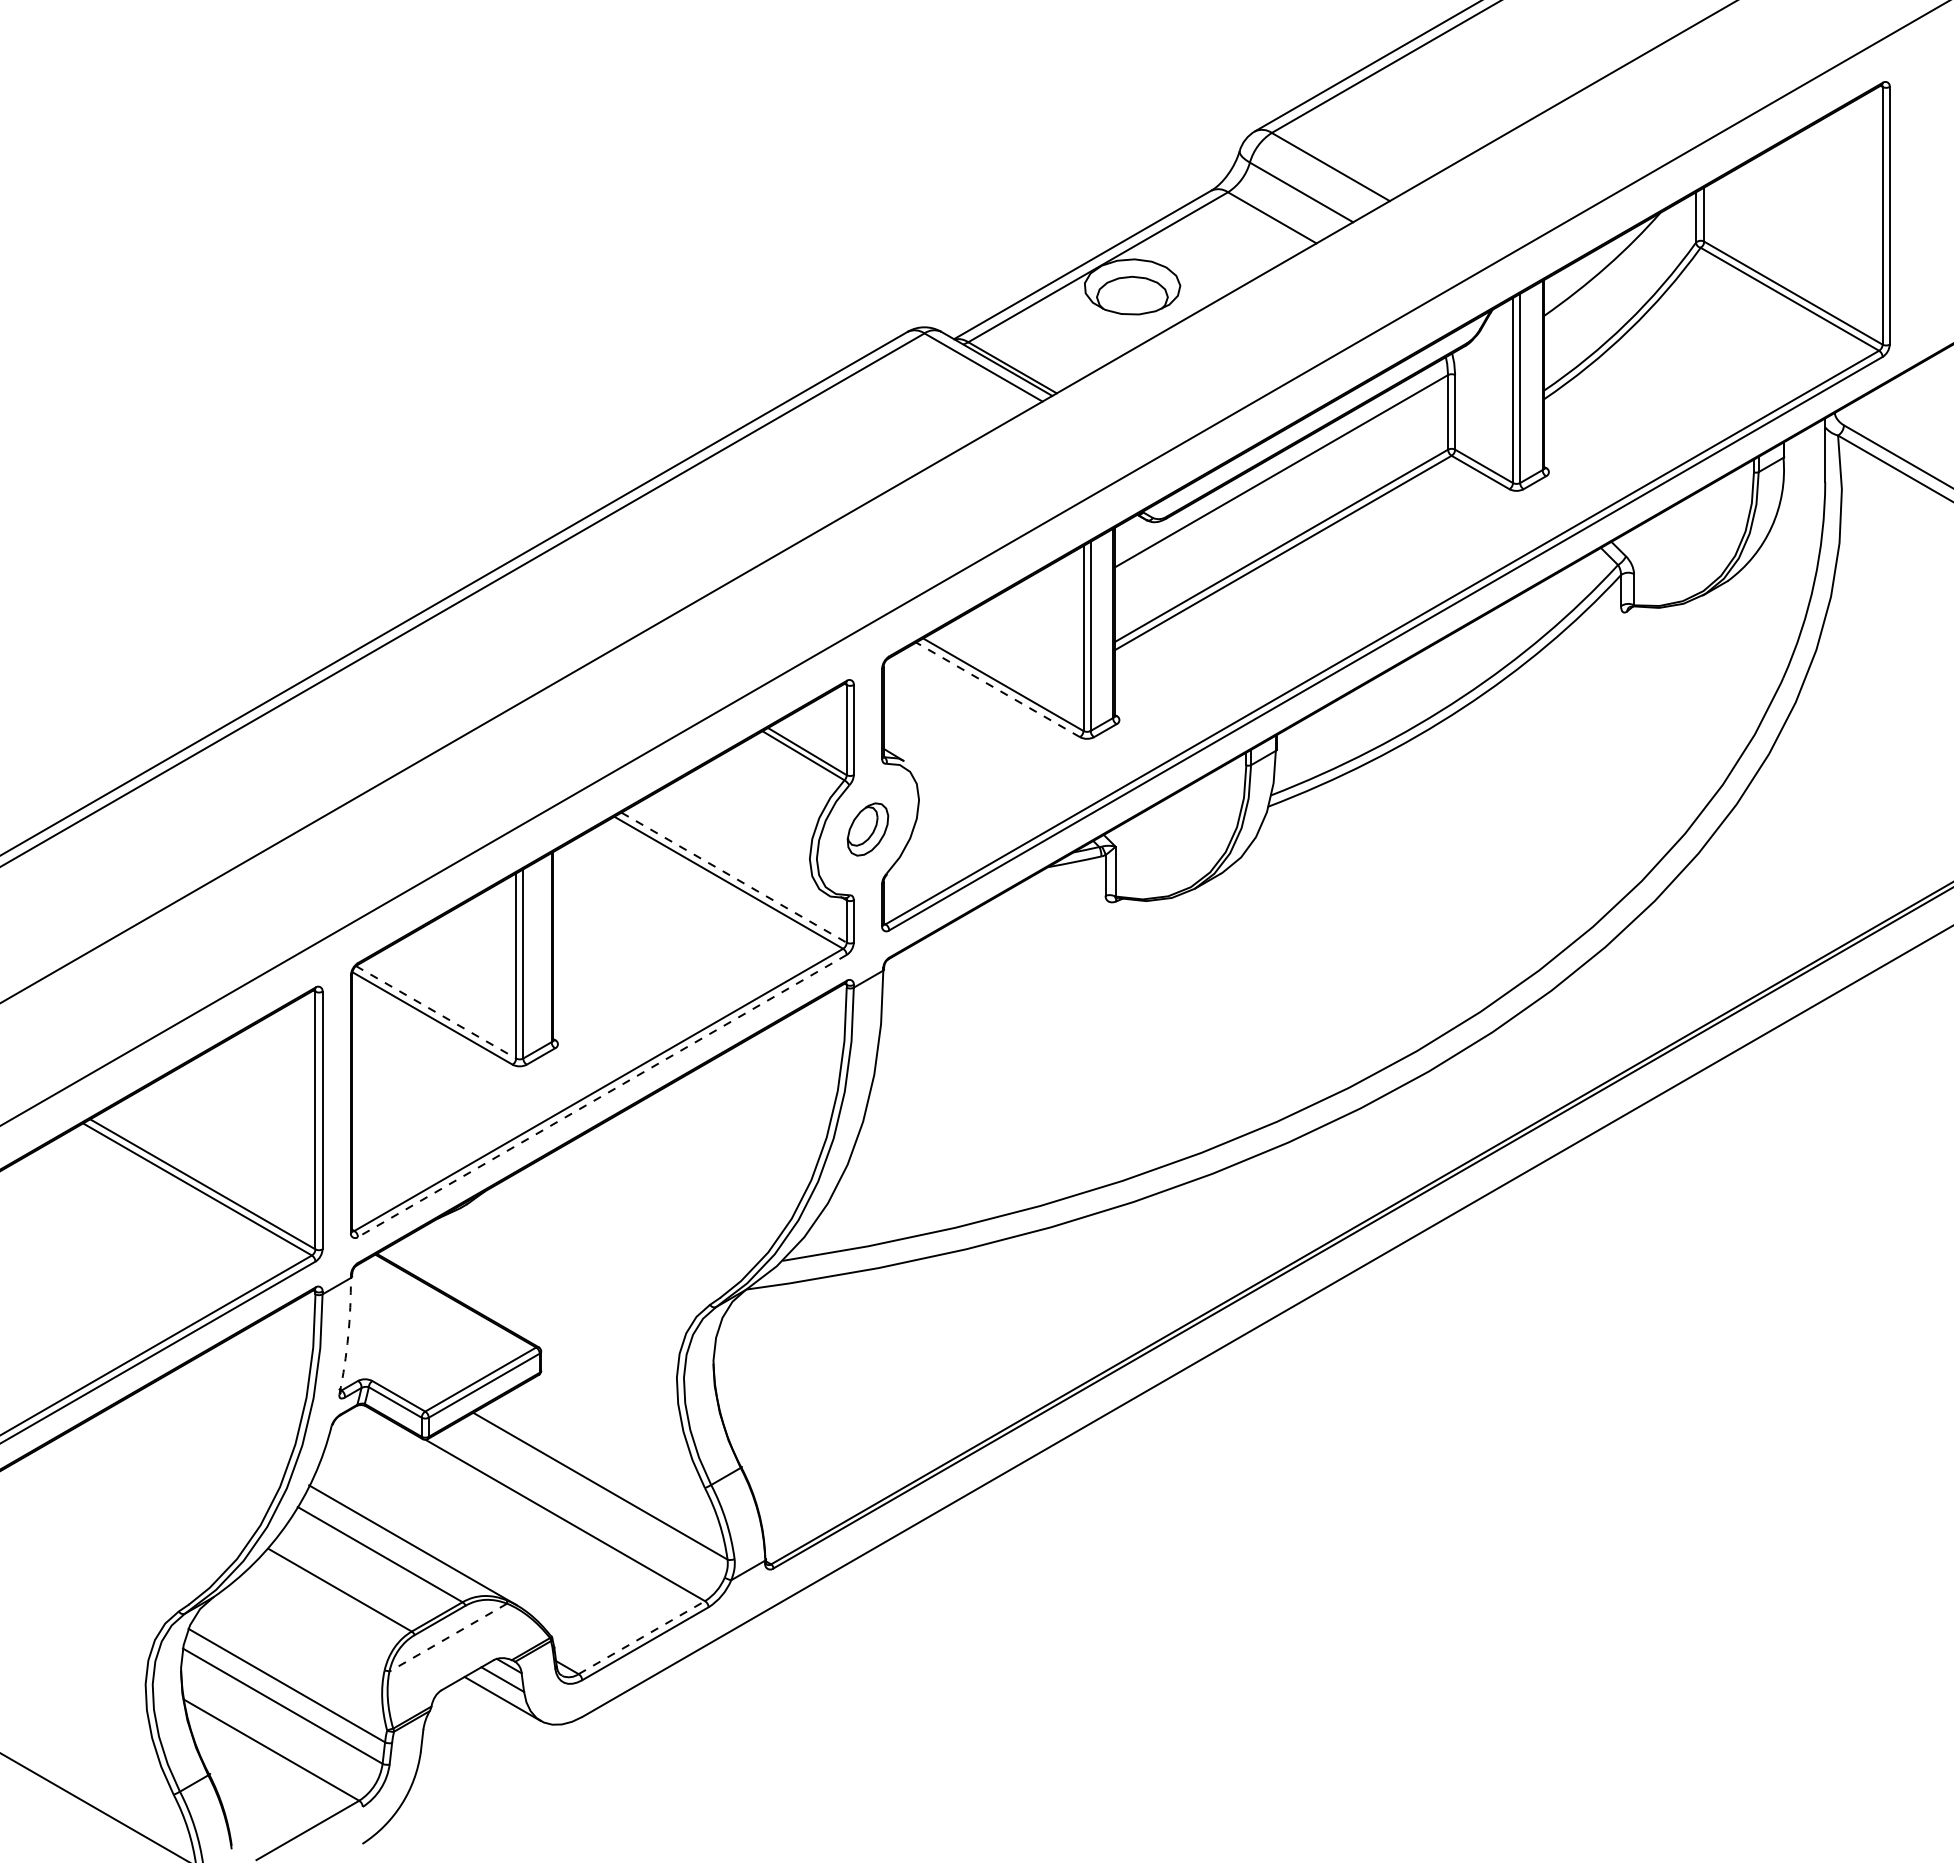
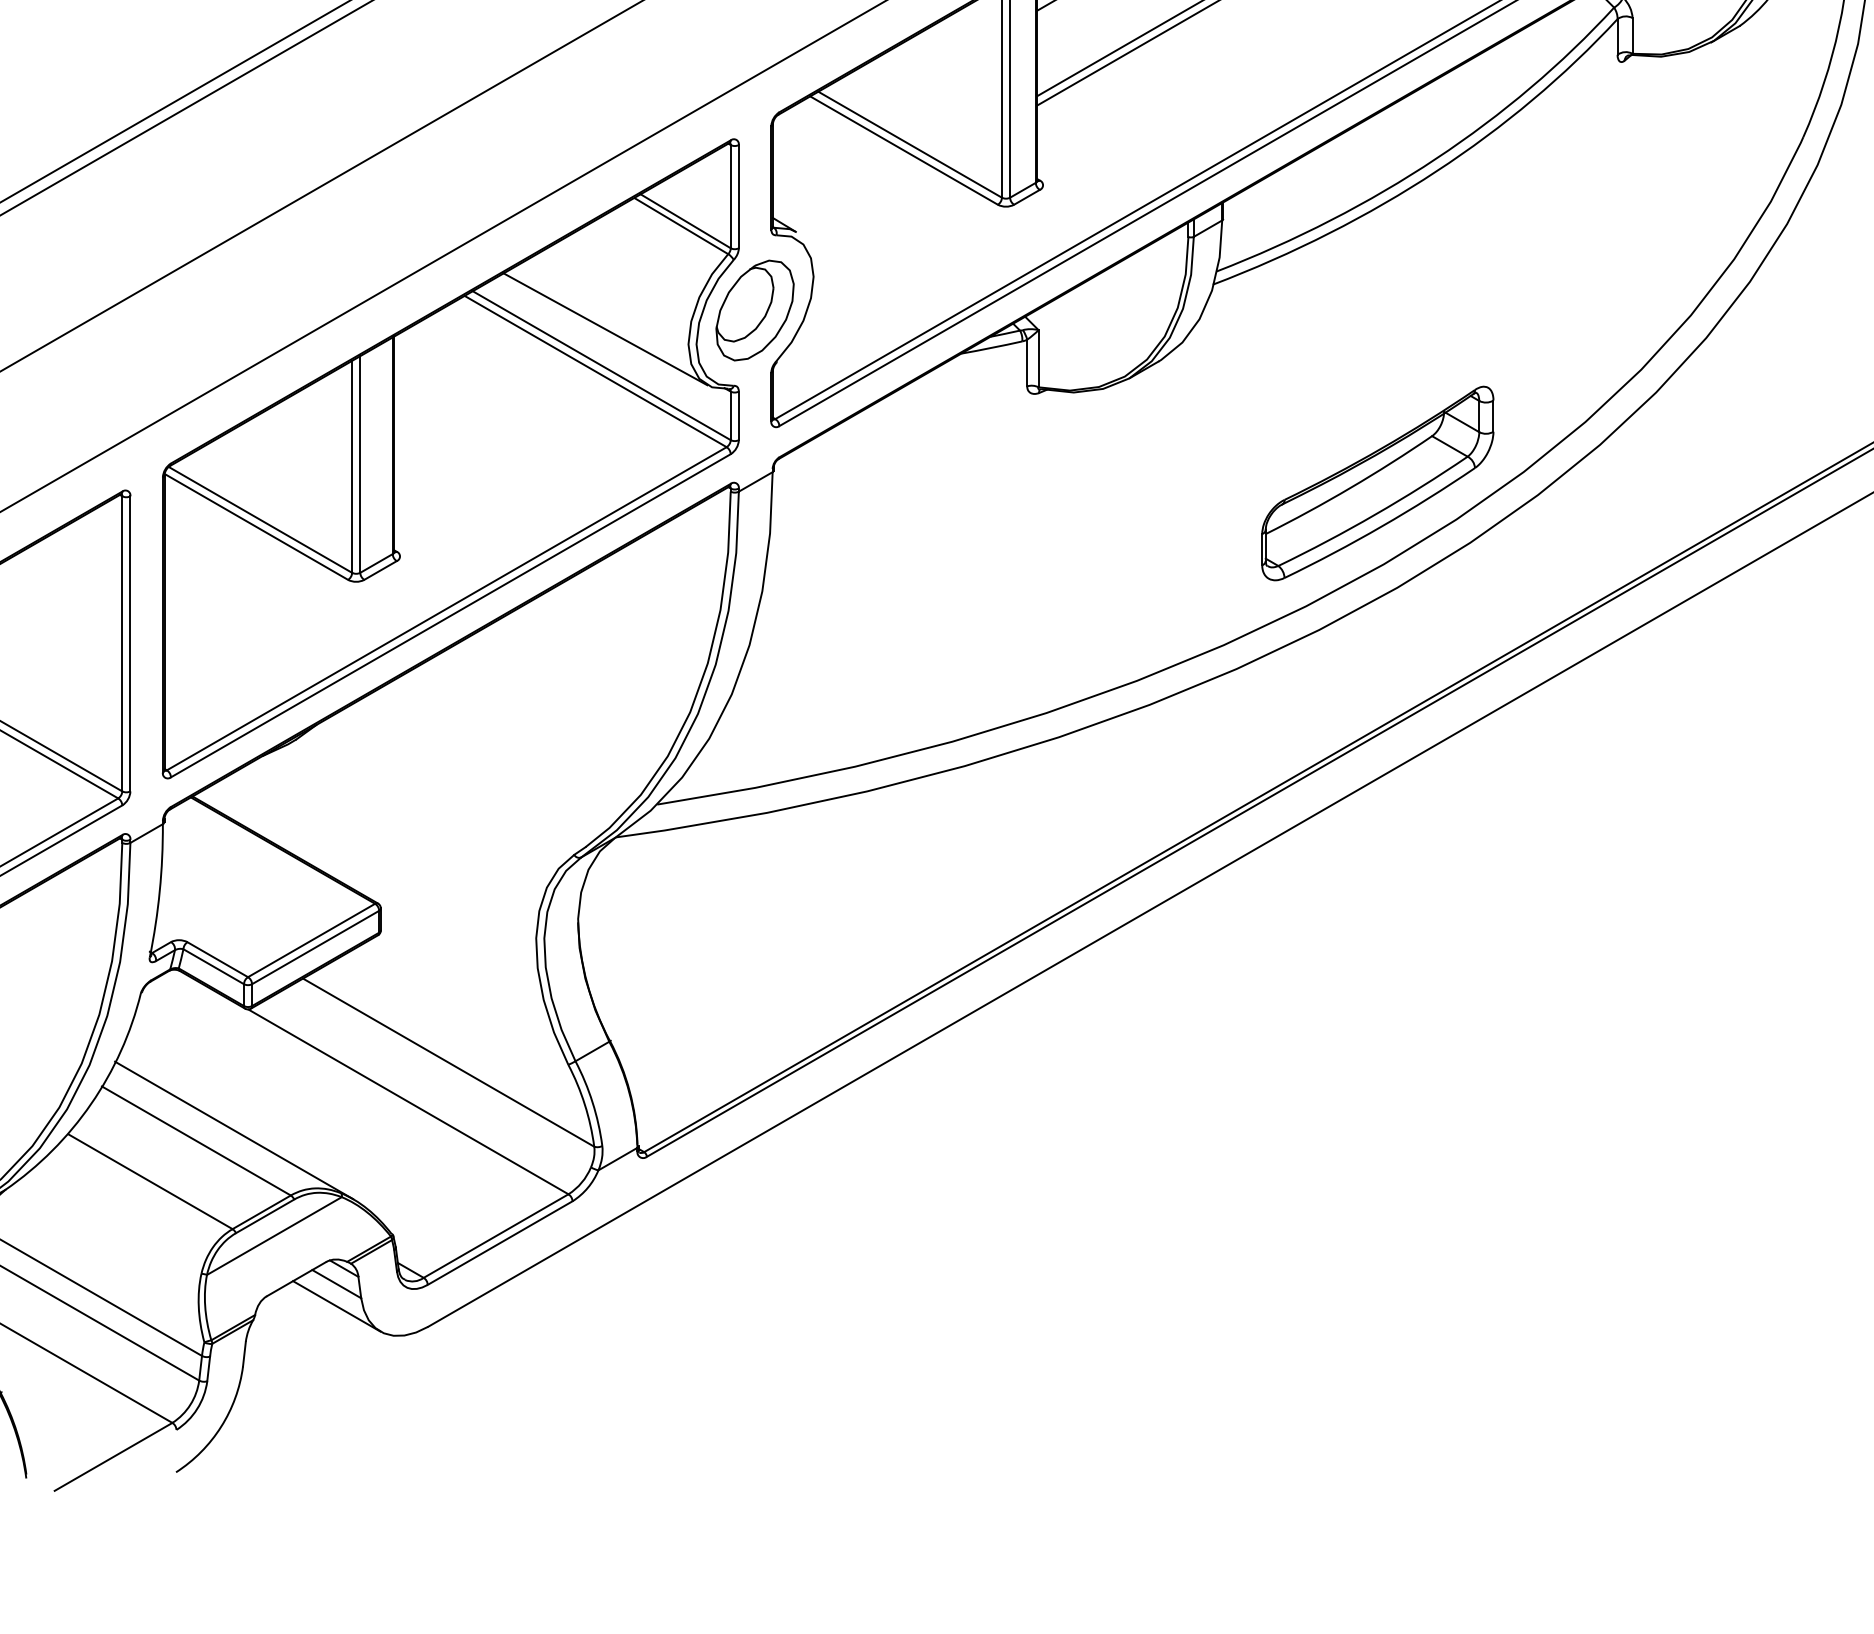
line: (998, 689) -> (904, 150), dashed -> solid
part: (867, 829) -> (754, 310), size x1.67
line: (737, 845) -> (605, 328), added
line: (734, 877) -> (602, 365), dashed -> solid
part: (1411, 980) -> (1377, 483), added
line: (436, 1012) -> (260, 520), dashed -> solid
line: (601, 1096) -> (449, 616), dashed -> solid
arc: (348, 1336) -> (160, 891), dashed -> solid
line: (448, 1637) -> (274, 1235), dashed -> solid
line: (641, 1637) -> (495, 1235), dashed -> solid

